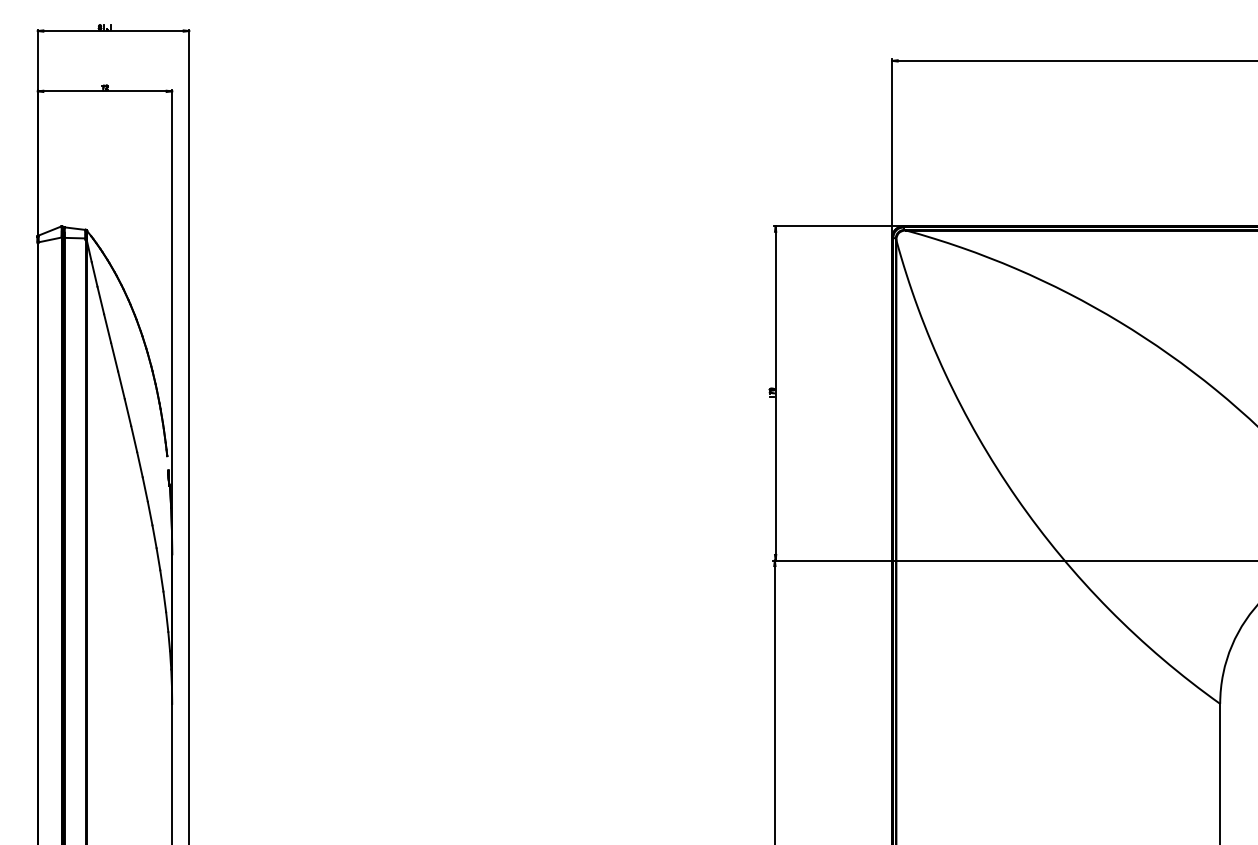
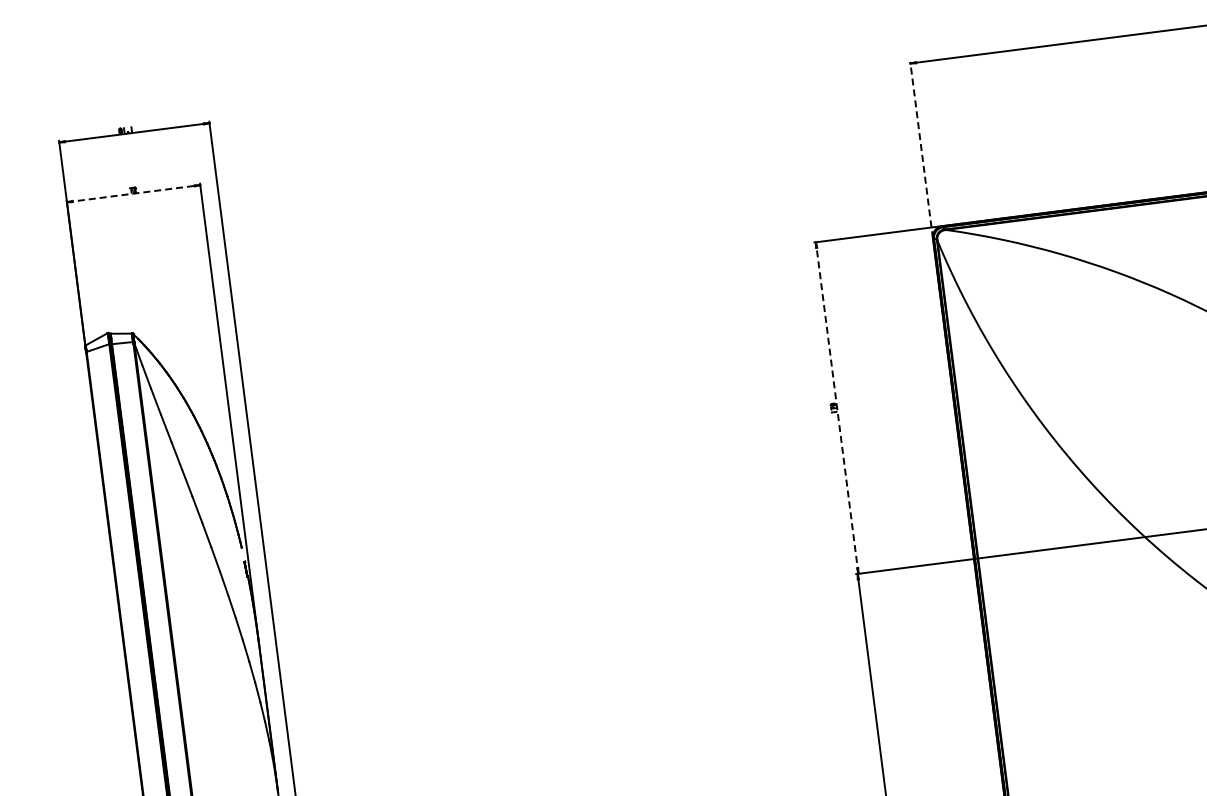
line: (105, 91) -> (134, 193), solid -> dashed
line: (892, 148) -> (921, 150), solid -> dashed
line: (775, 392) -> (836, 407), solid -> dashed

